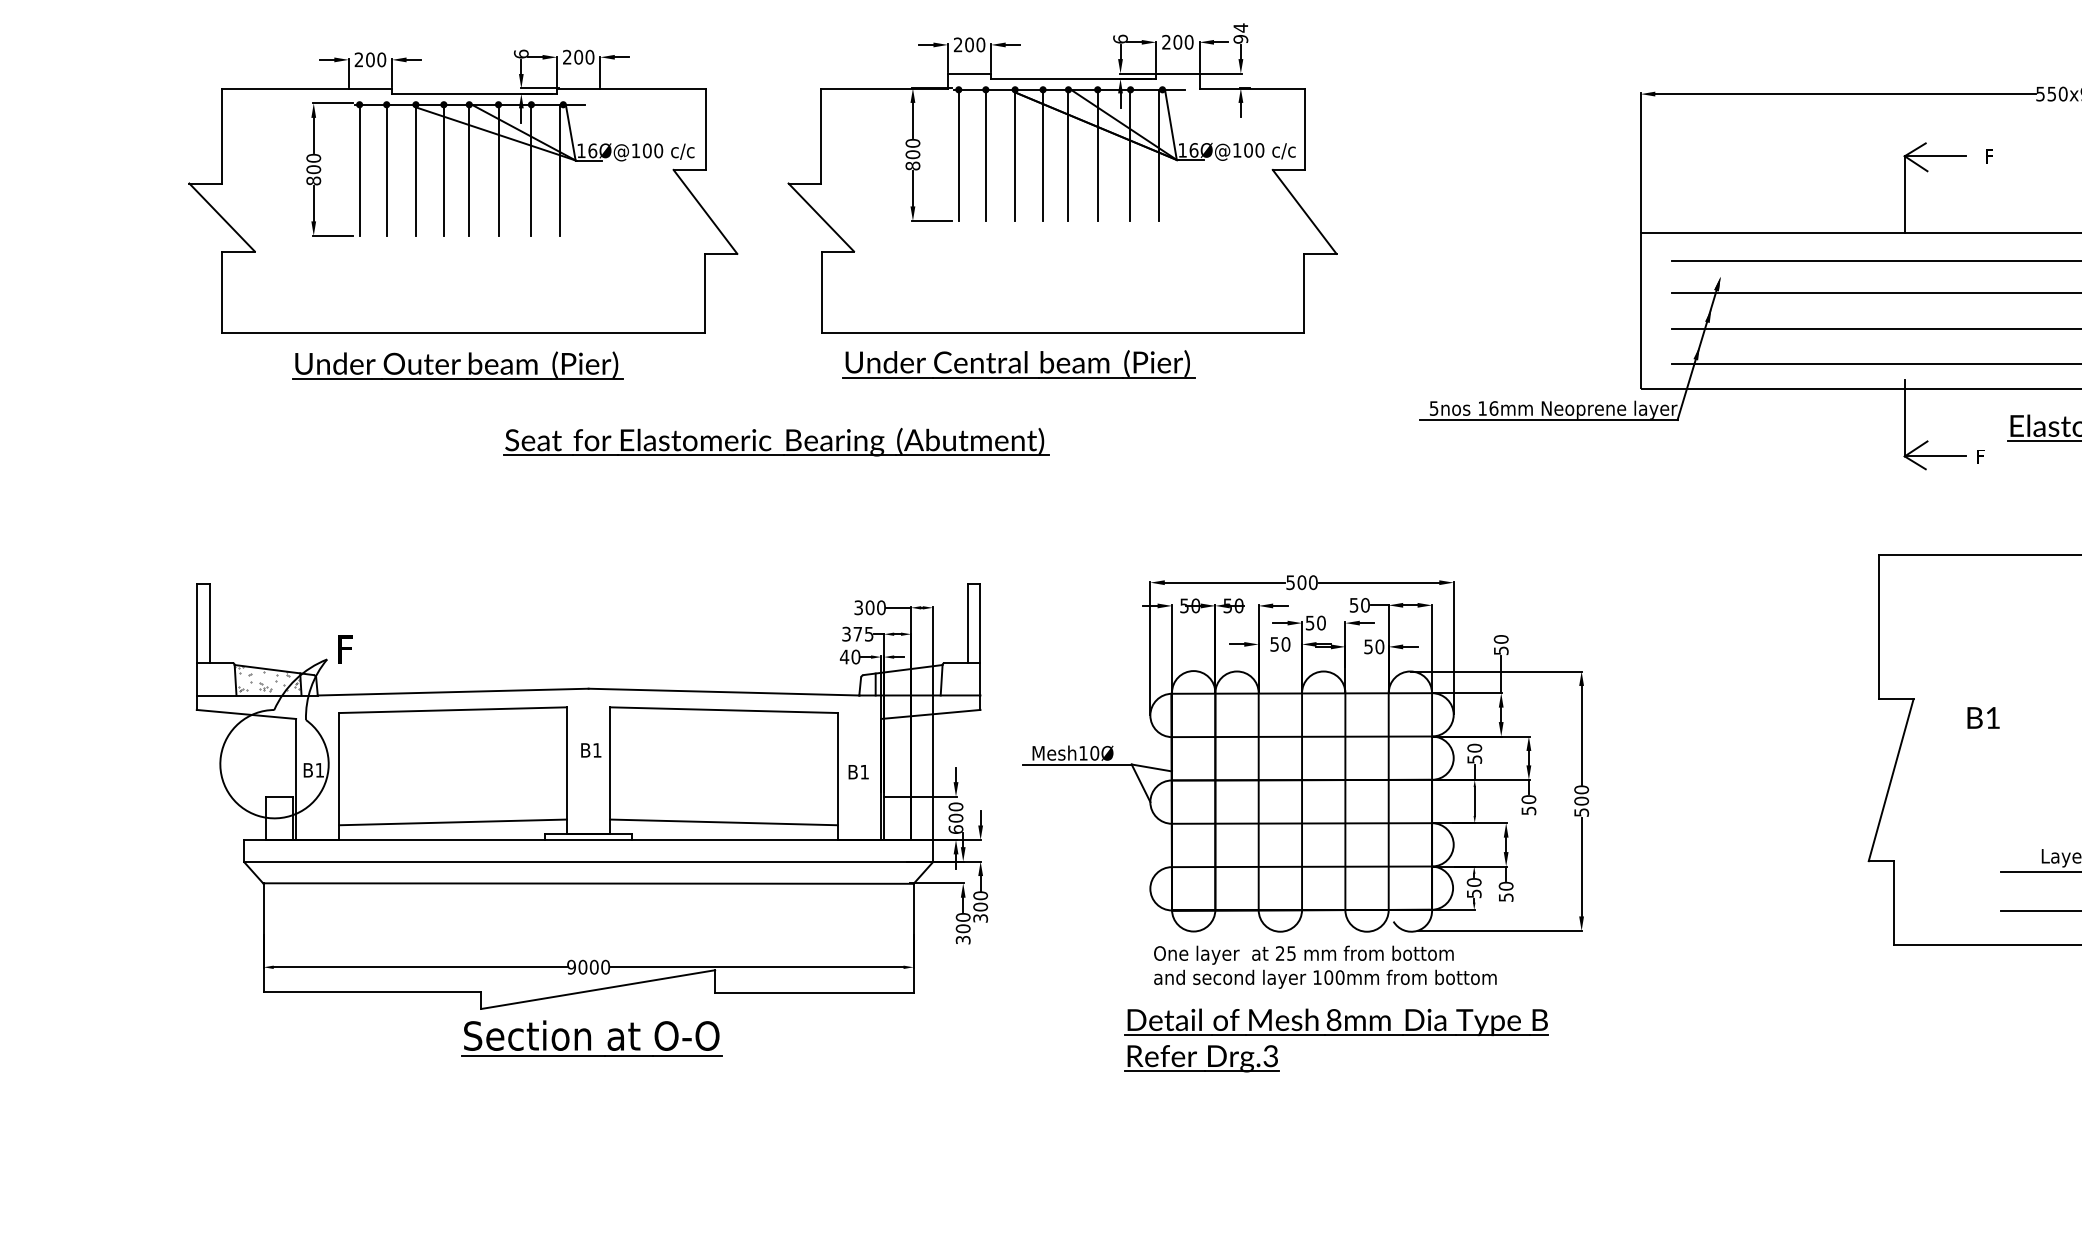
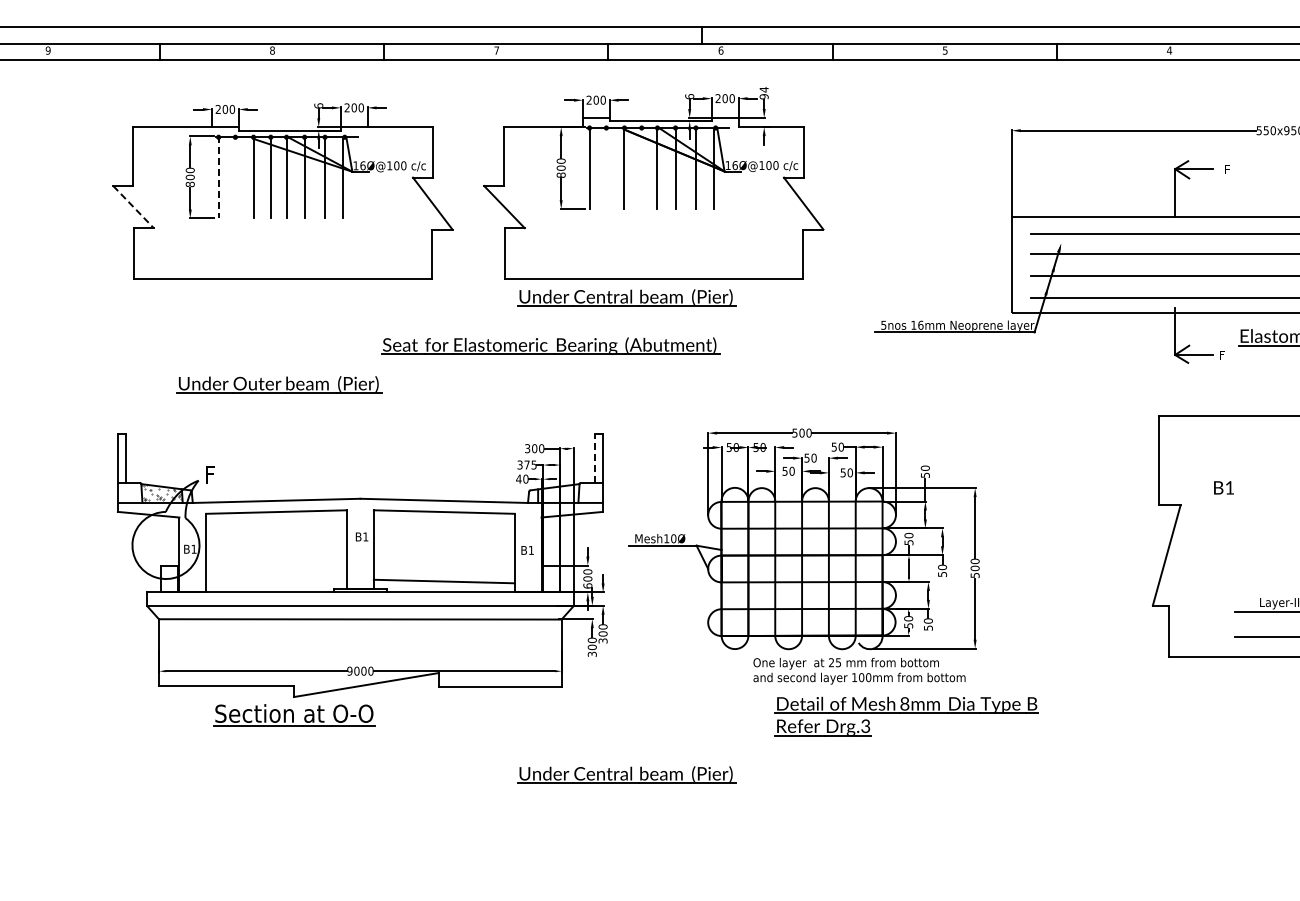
line: (986, 155) -> (606, 168), removed
line: (1042, 155) -> (641, 168), removed
line: (359, 169) -> (218, 177), solid -> dashed
line: (386, 169) -> (235, 177), removed
line: (222, 218) -> (133, 207), solid -> dashed
part: (457, 365) -> (279, 384), moved
part: (776, 441) -> (550, 345), moved
line: (966, 623) -> (594, 458), solid -> dashed
text: (1982, 717) -> (1223, 487), moved
line: (453, 822) -> (276, 581), removed
text: (1325, 966) -> (859, 670), moved
part: (591, 1038) -> (294, 715), moved
part: (1336, 1040) -> (906, 716), moved
part: (1018, 1134) -> (626, 774), added

